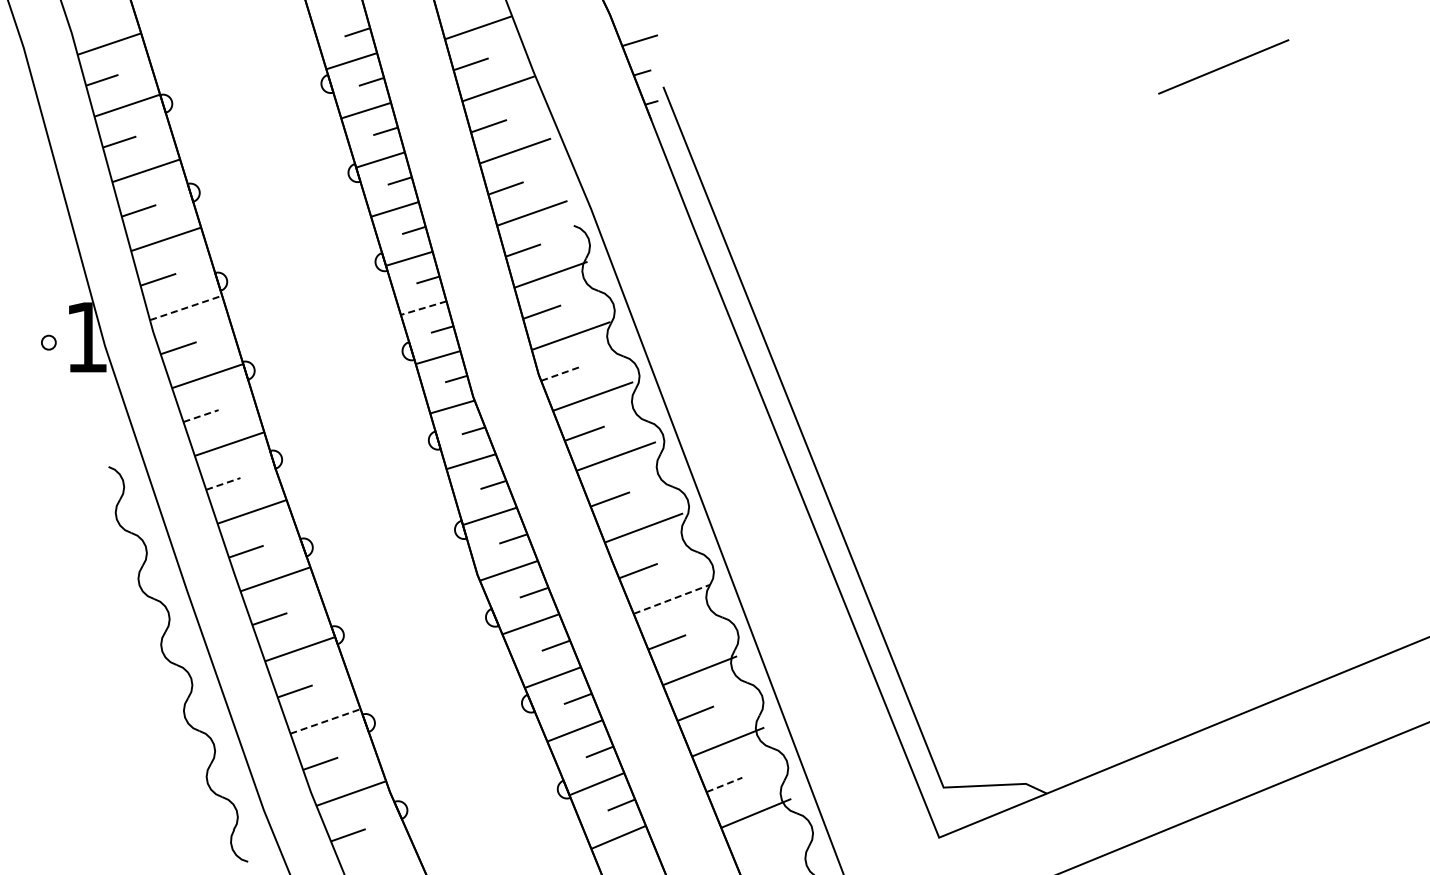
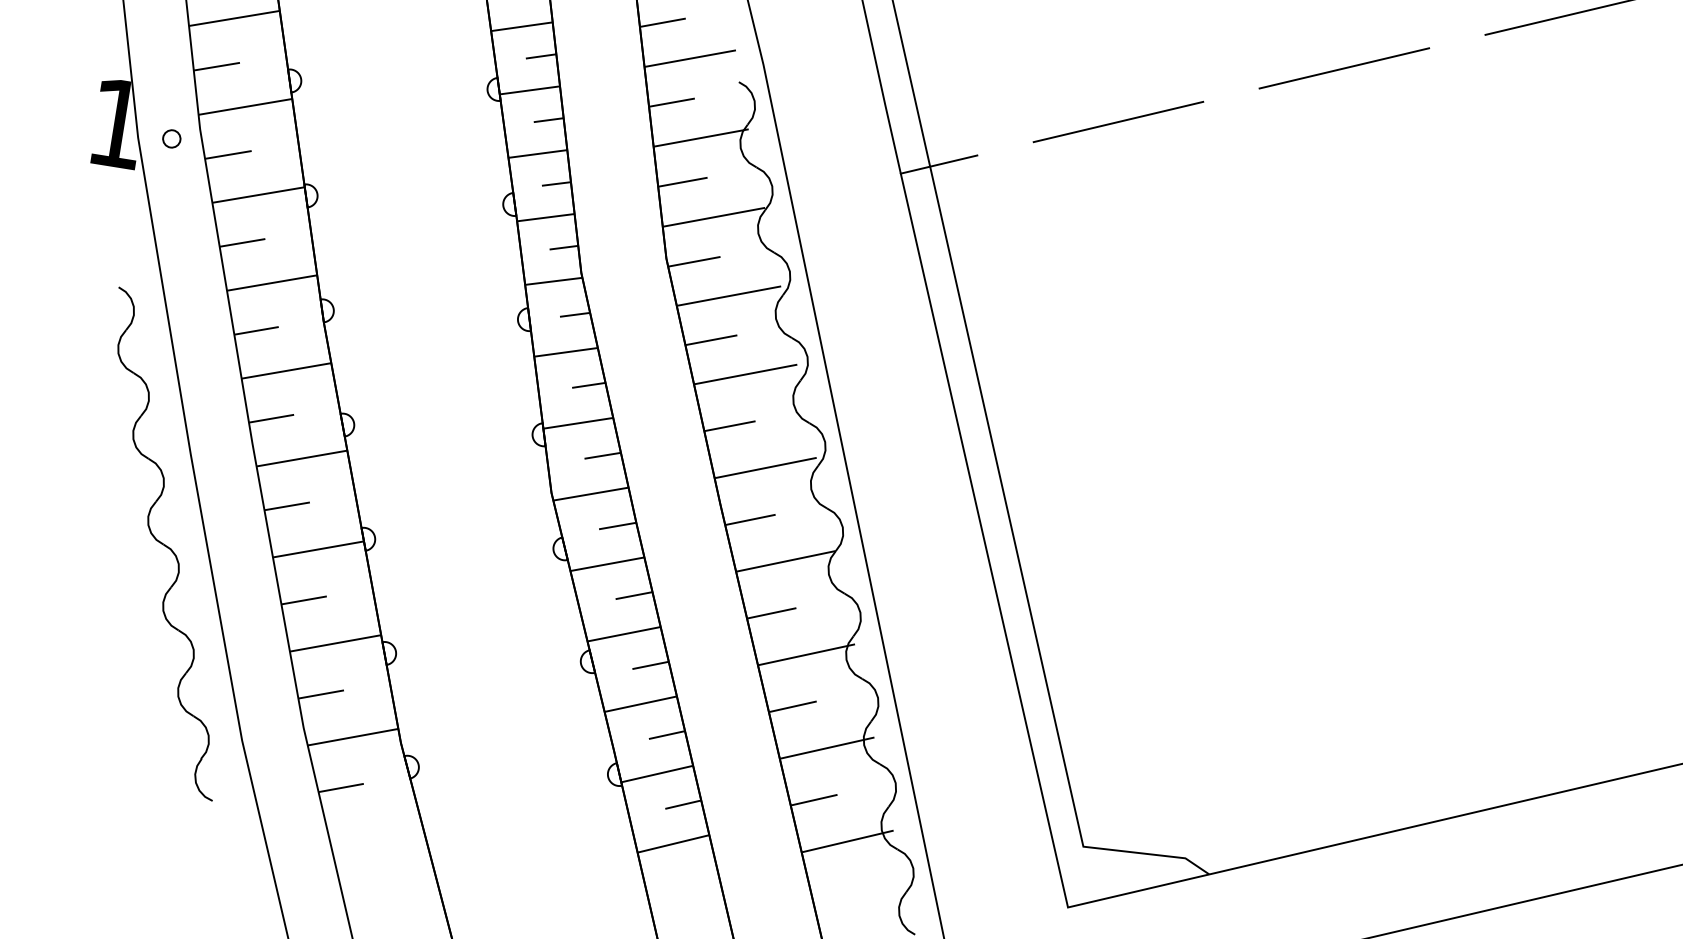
line: (1051, 137) -> (1344, 67), added
line: (879, 208) -> (1118, 121), added
line: (742, 265) -> (938, 164), added
line: (186, 307) -> (246, 106), dashed -> solid
line: (423, 308) -> (537, 154), dashed -> solid
circle: (48, 342) -> (171, 138), moved
line: (561, 373) -> (694, 261), dashed -> solid
line: (201, 416) -> (242, 243), dashed -> solid
line: (223, 483) -> (256, 330), dashed -> solid
line: (671, 599) -> (785, 561), dashed -> solid
line: (325, 721) -> (335, 643), dashed -> solid
line: (725, 784) -> (815, 799), dashed -> solid

